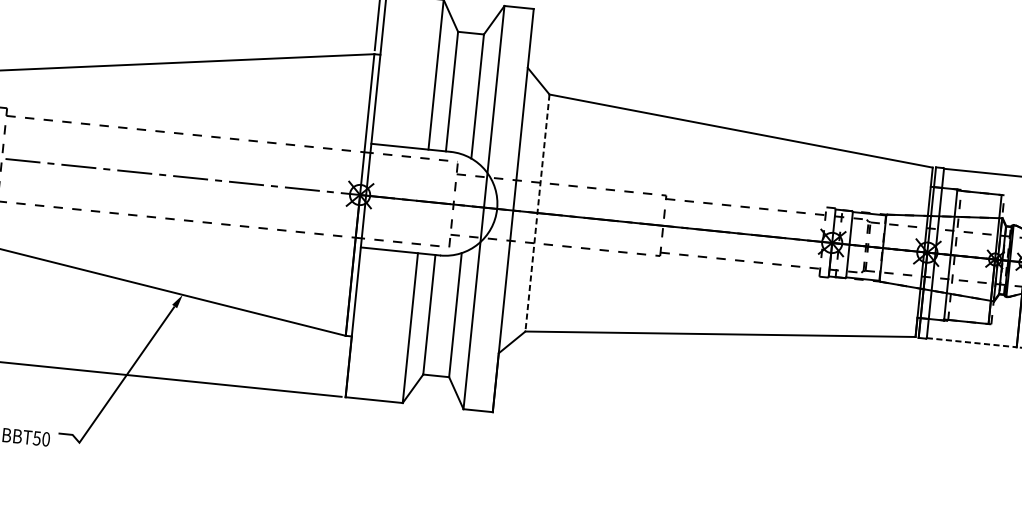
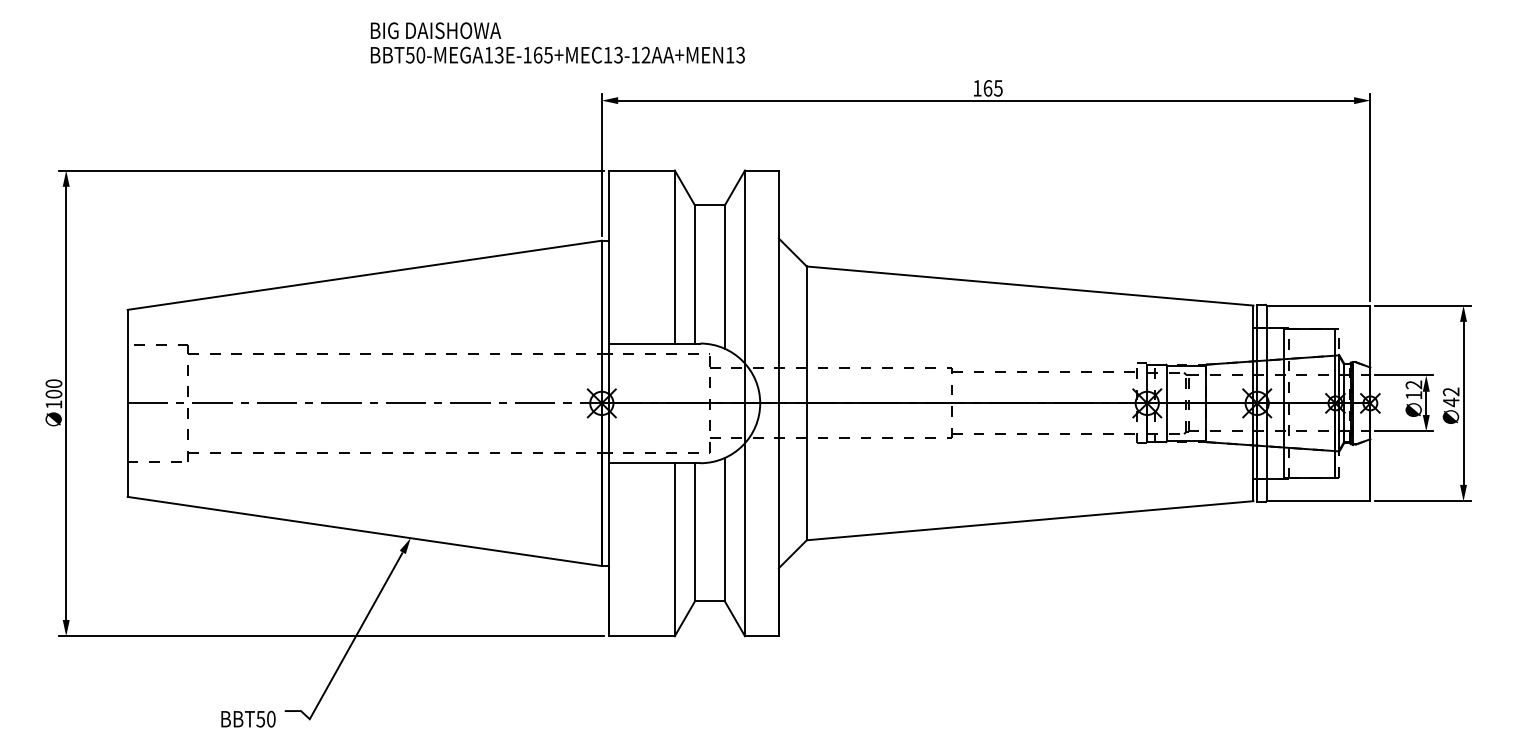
line: (537, 213) -> (806, 403), dashed -> solid
line: (971, 342) -> (1318, 501), dashed -> solid

